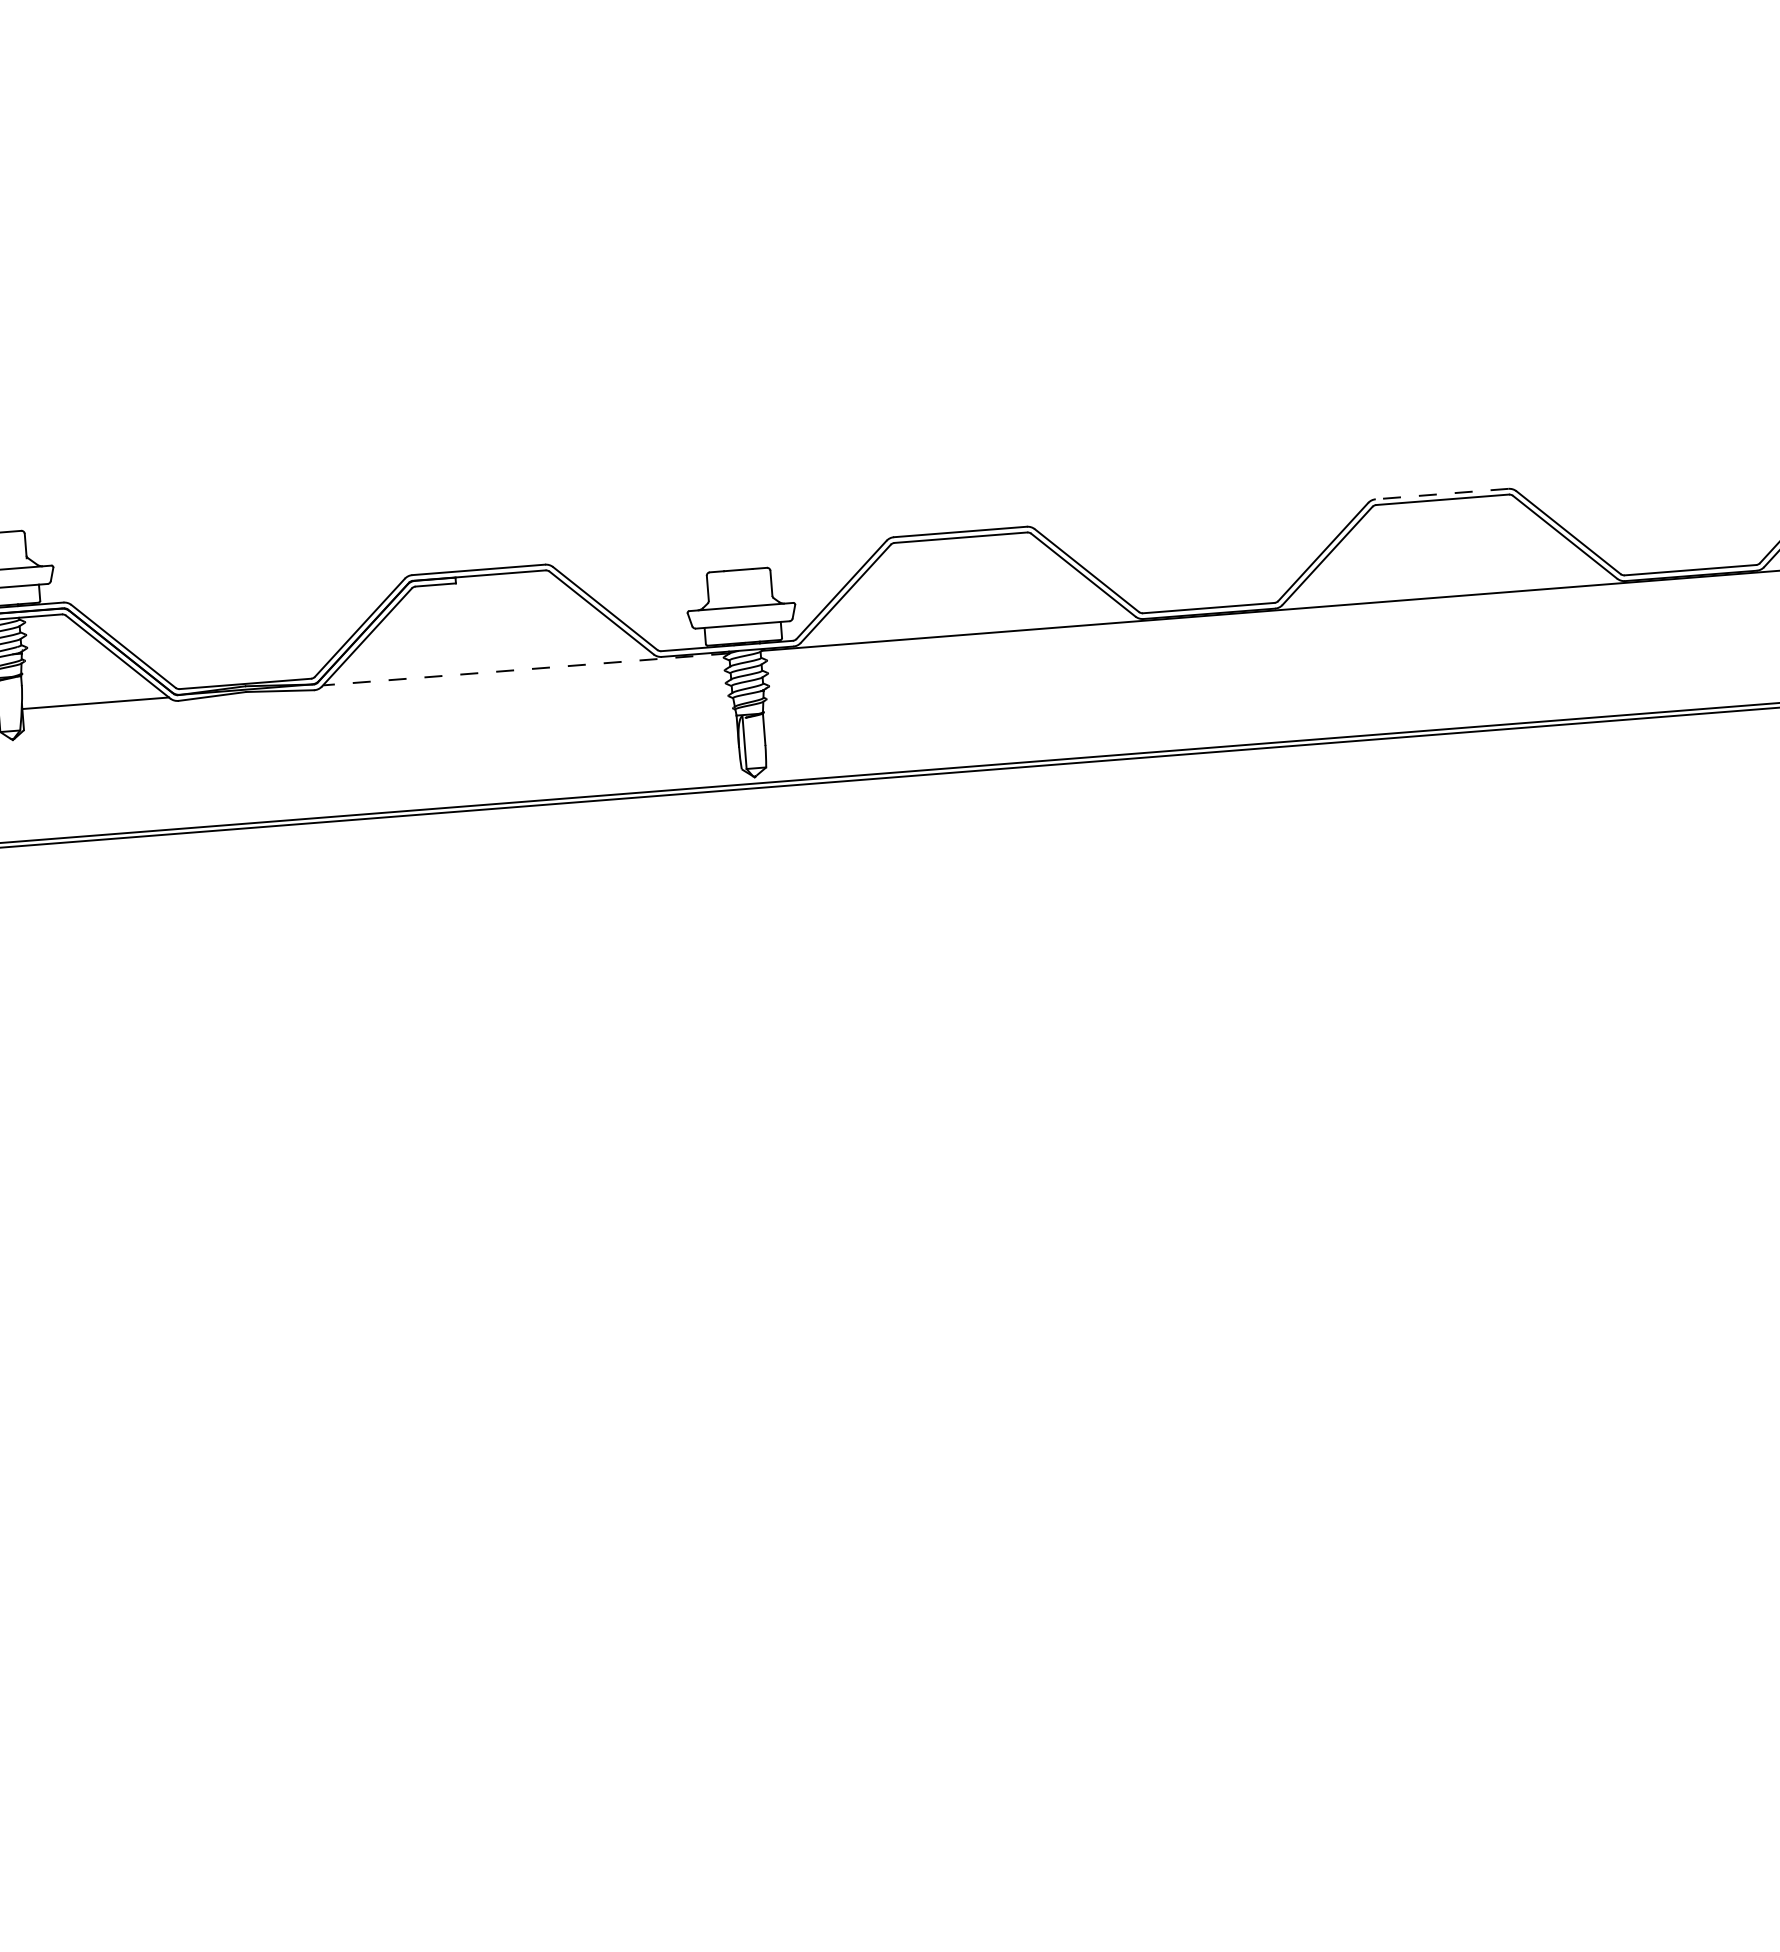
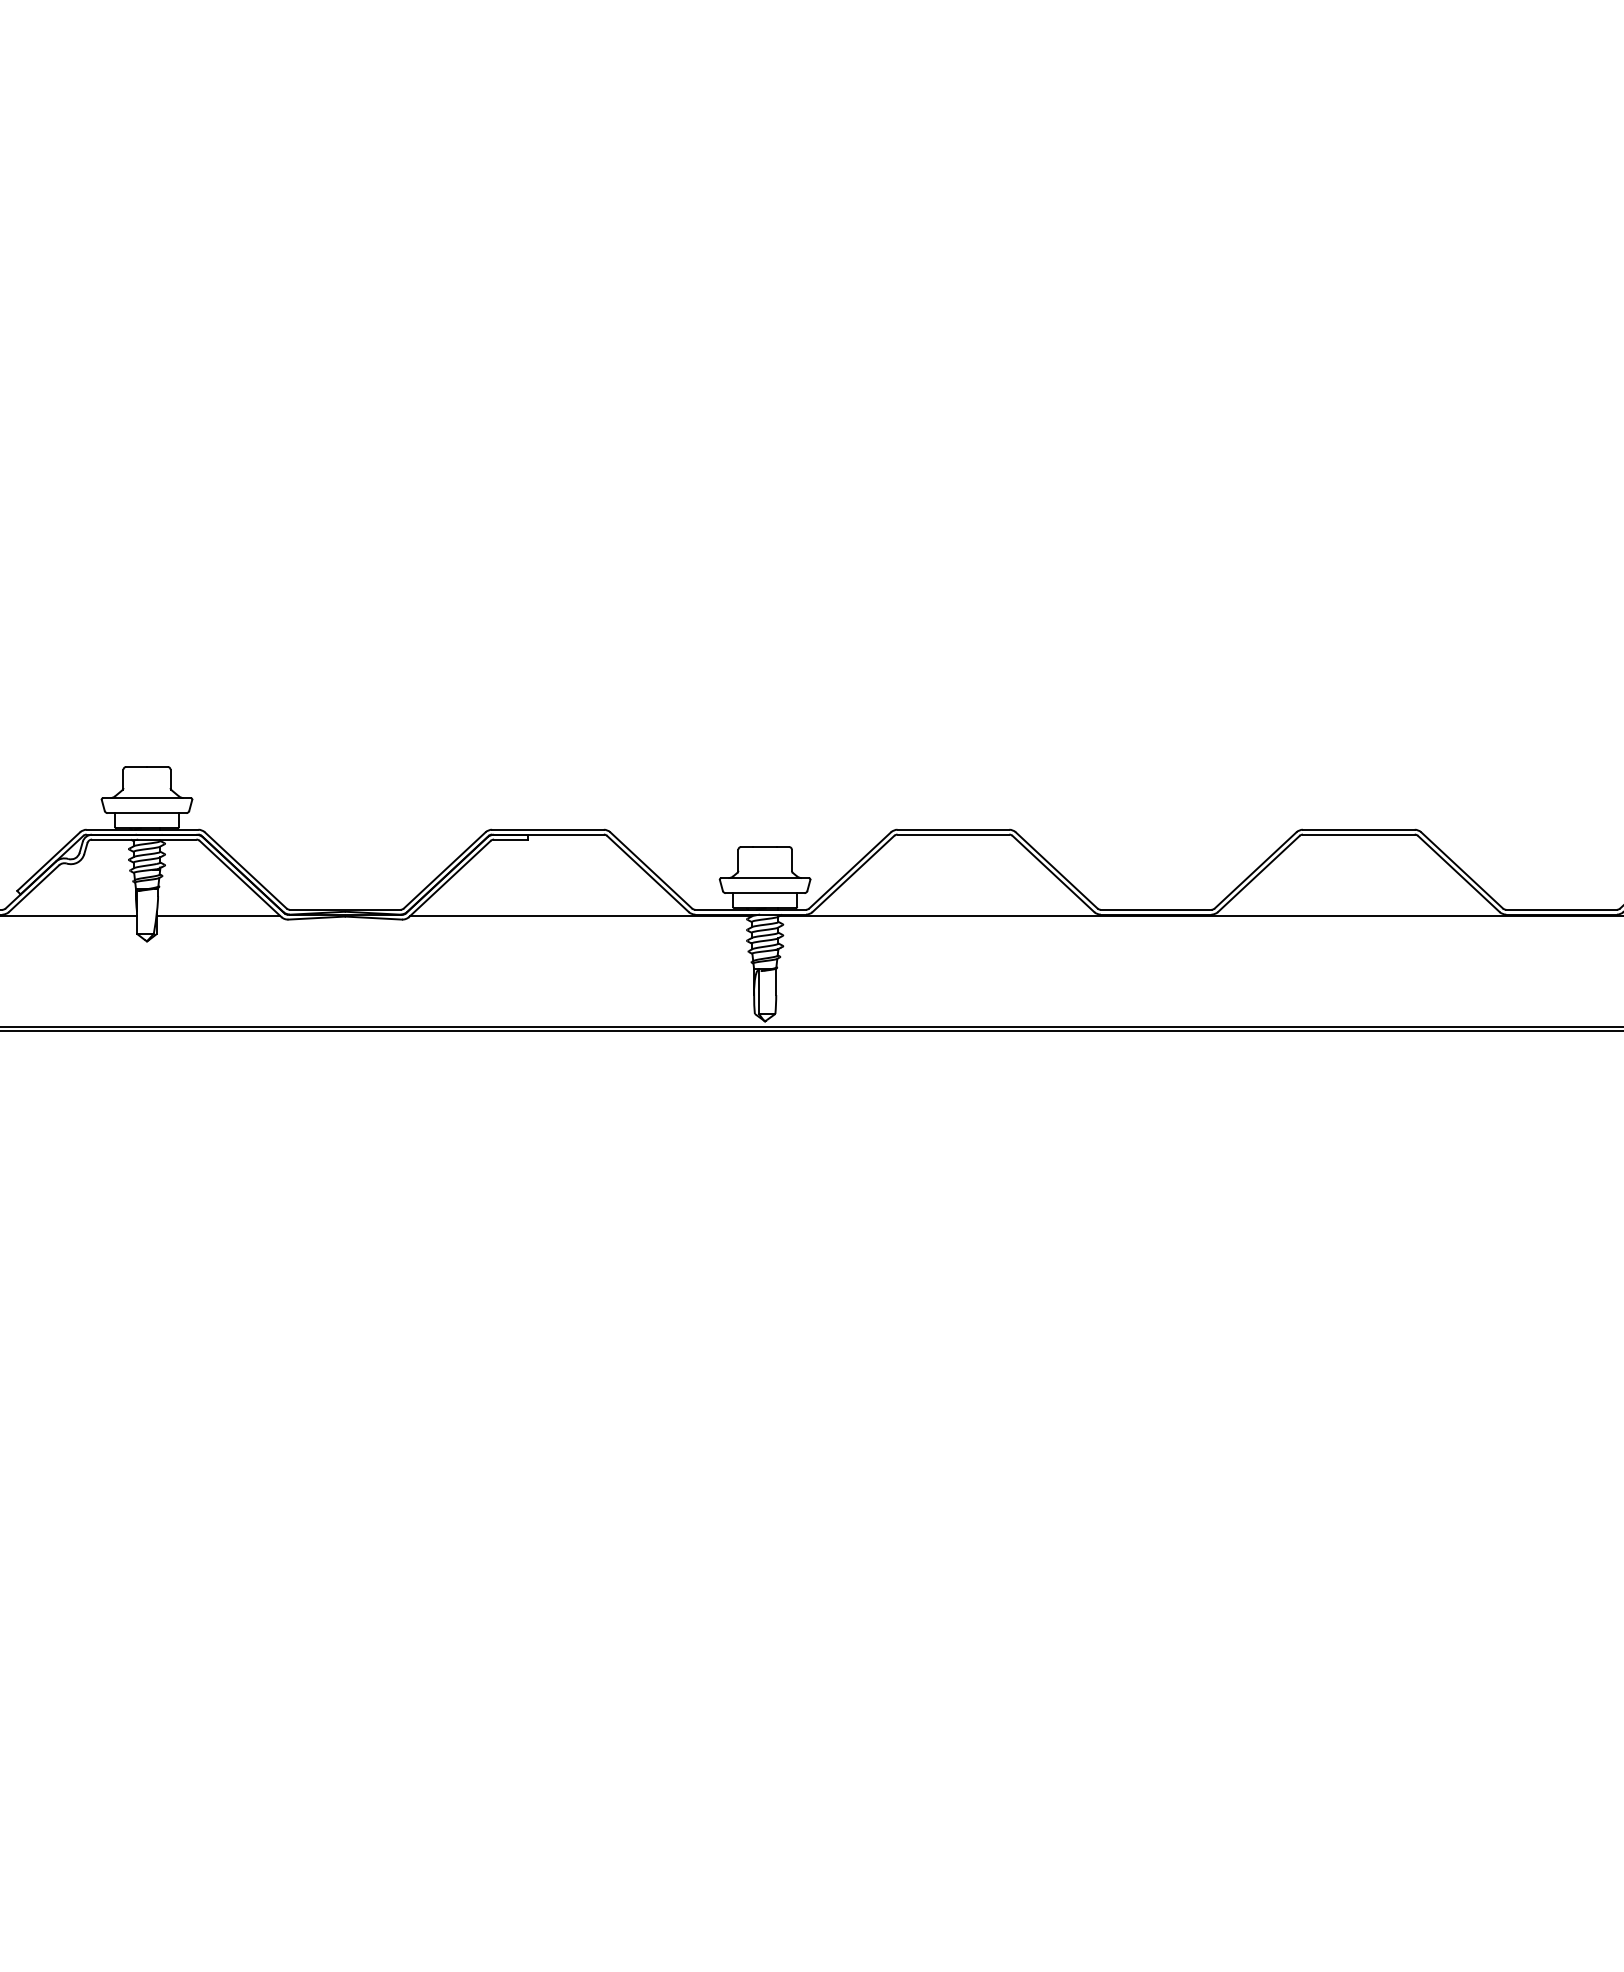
line: (1441, 493) -> (1358, 829), dashed -> solid
line: (526, 669) -> (581, 916), dashed -> solid

